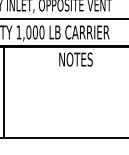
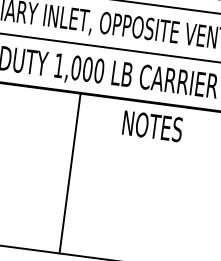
line: (4, 91) -> (70, 172), moved

